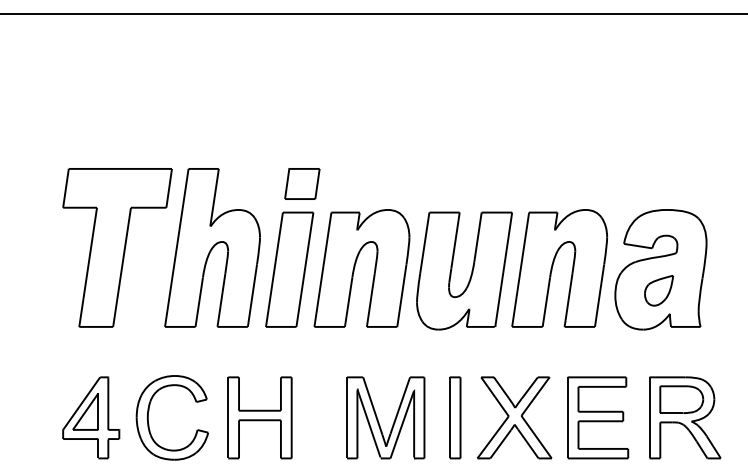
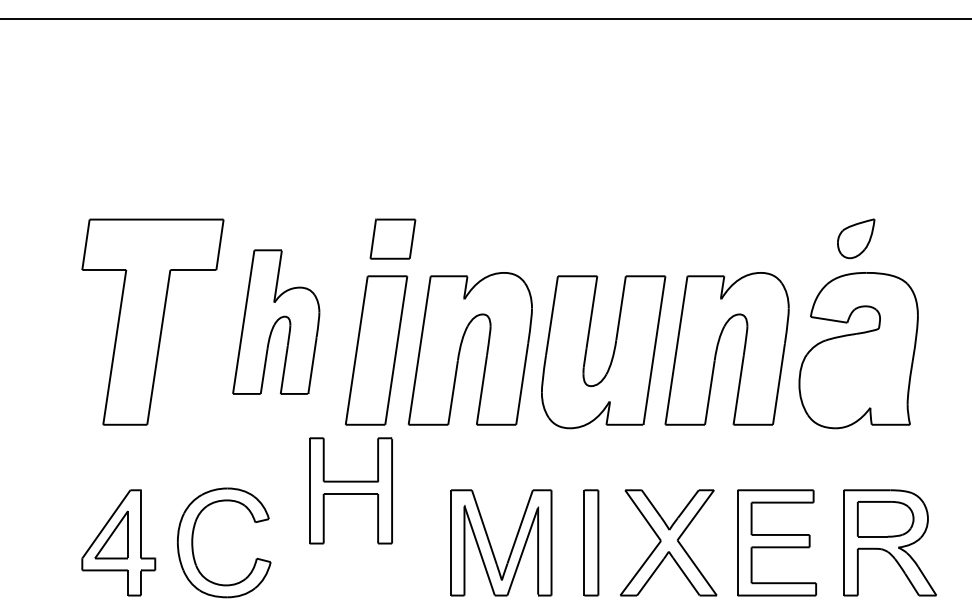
part: (211, 247) -> (275, 321), size x0.7
part: (659, 290) -> (856, 238), moved
part: (259, 417) -> (350, 490), moved

